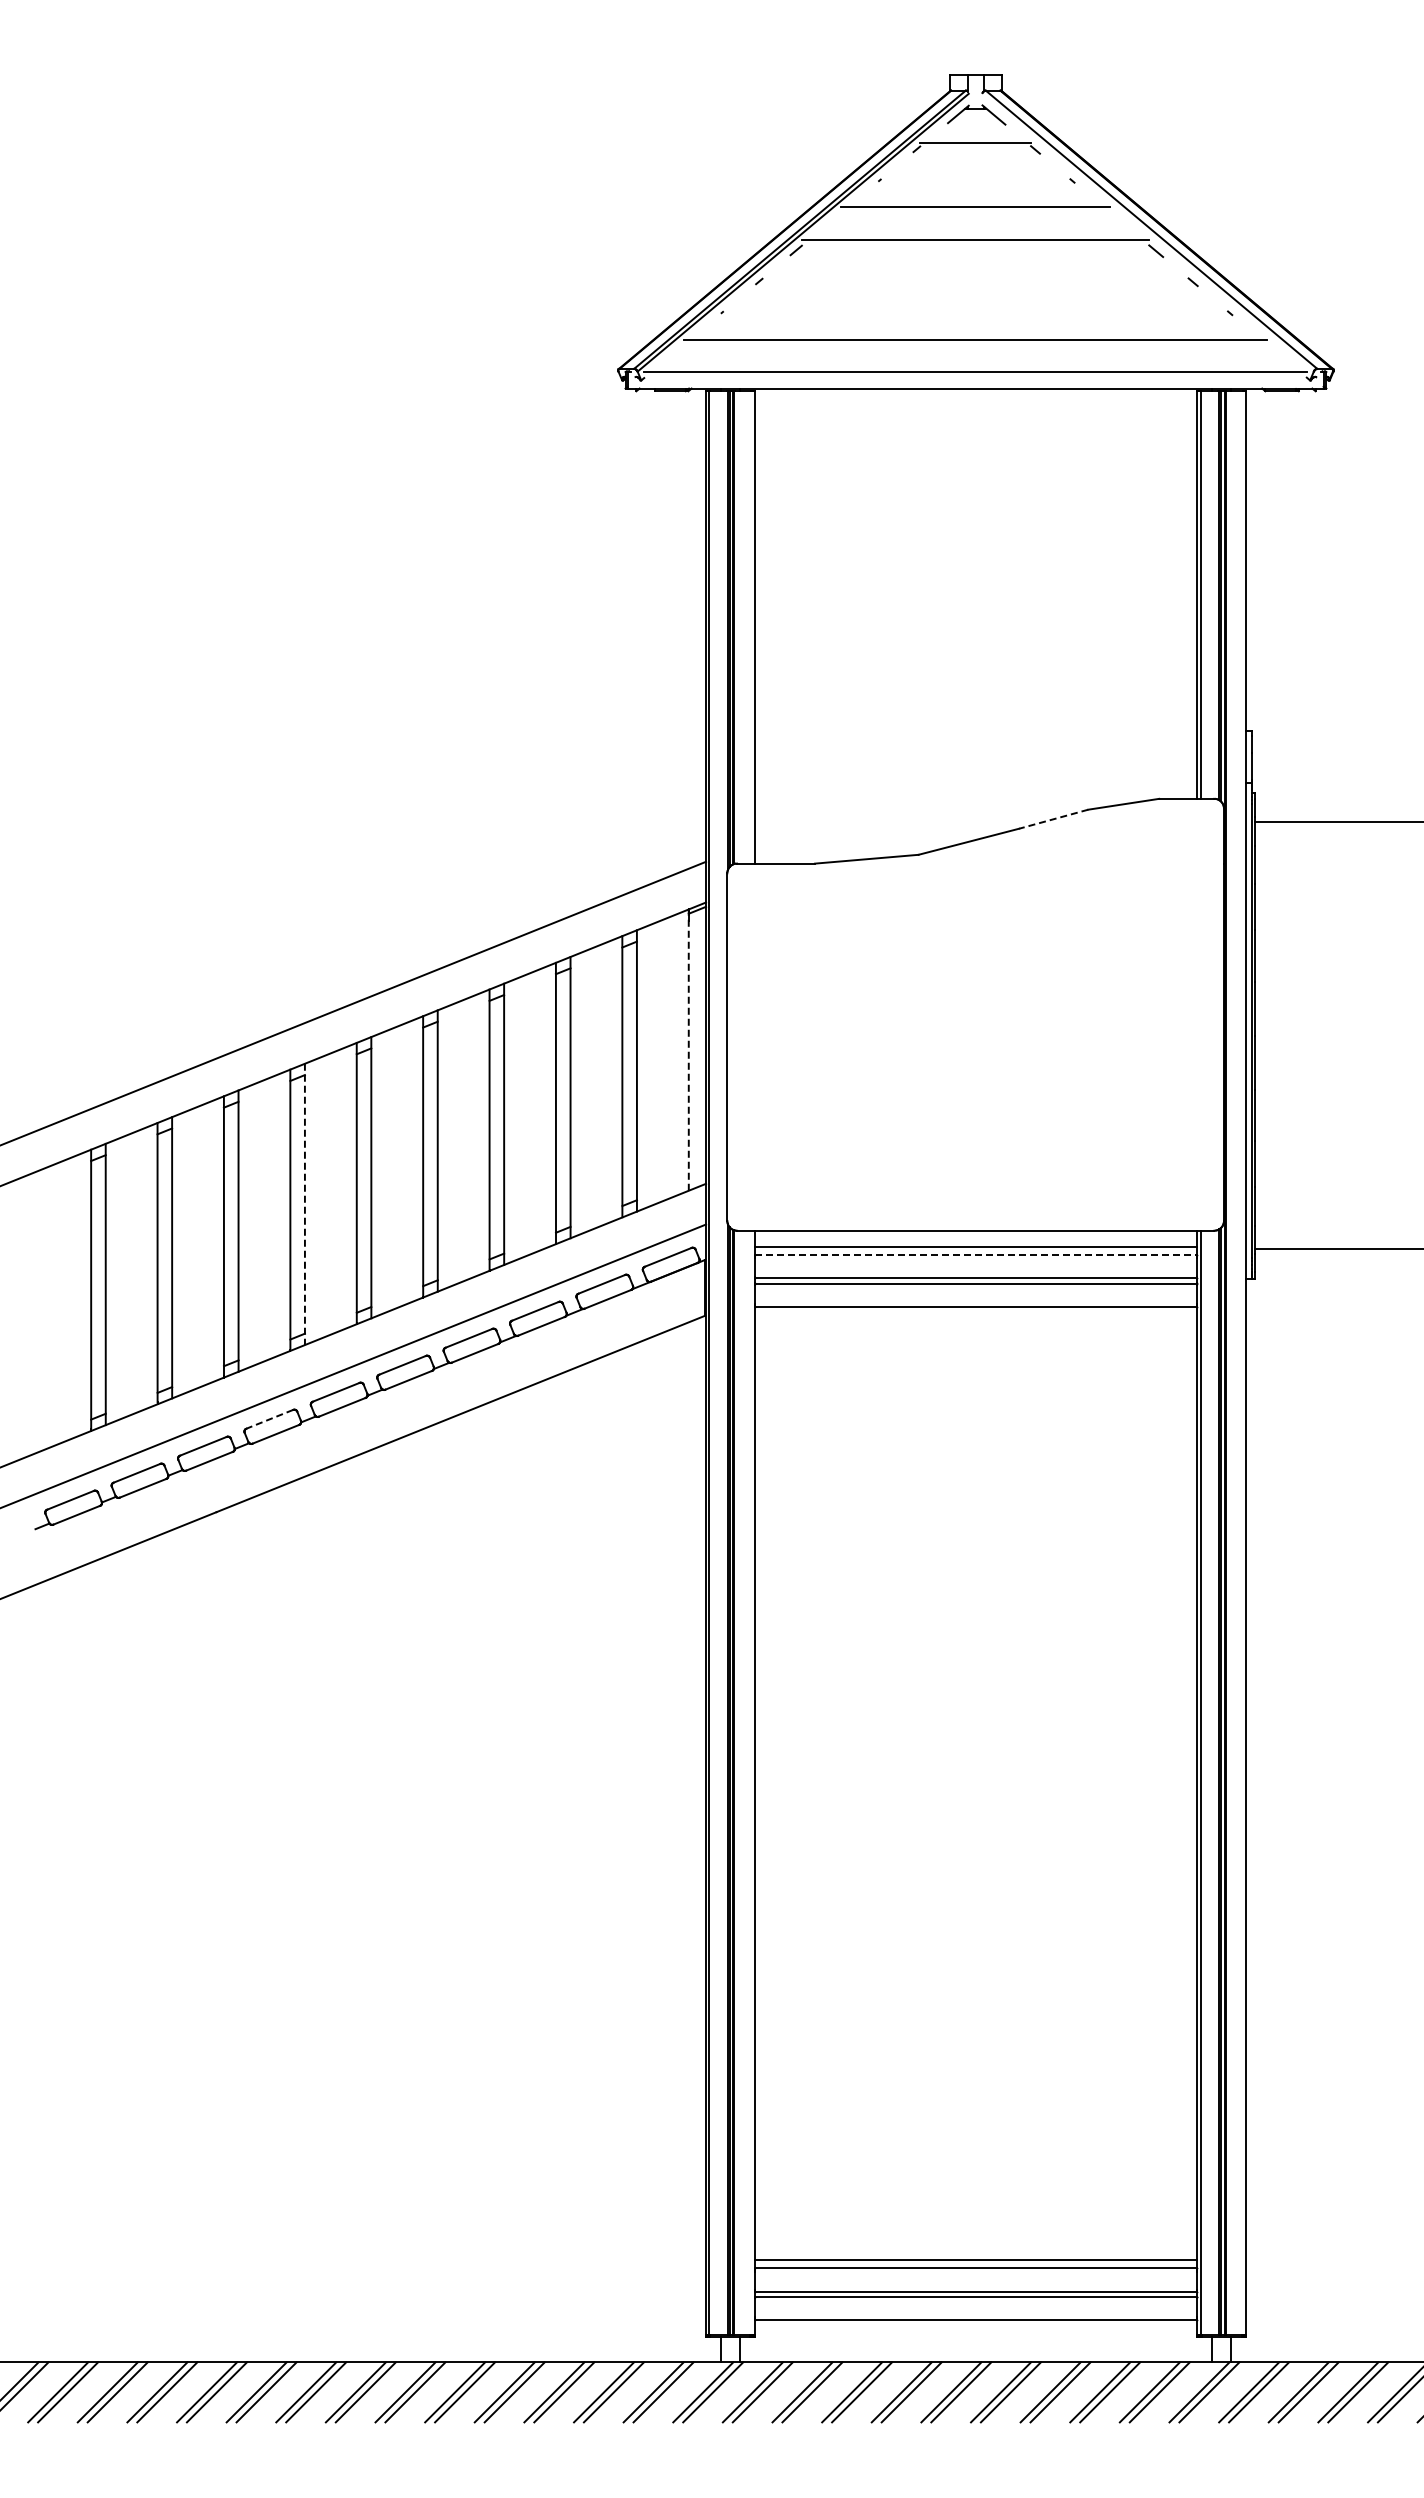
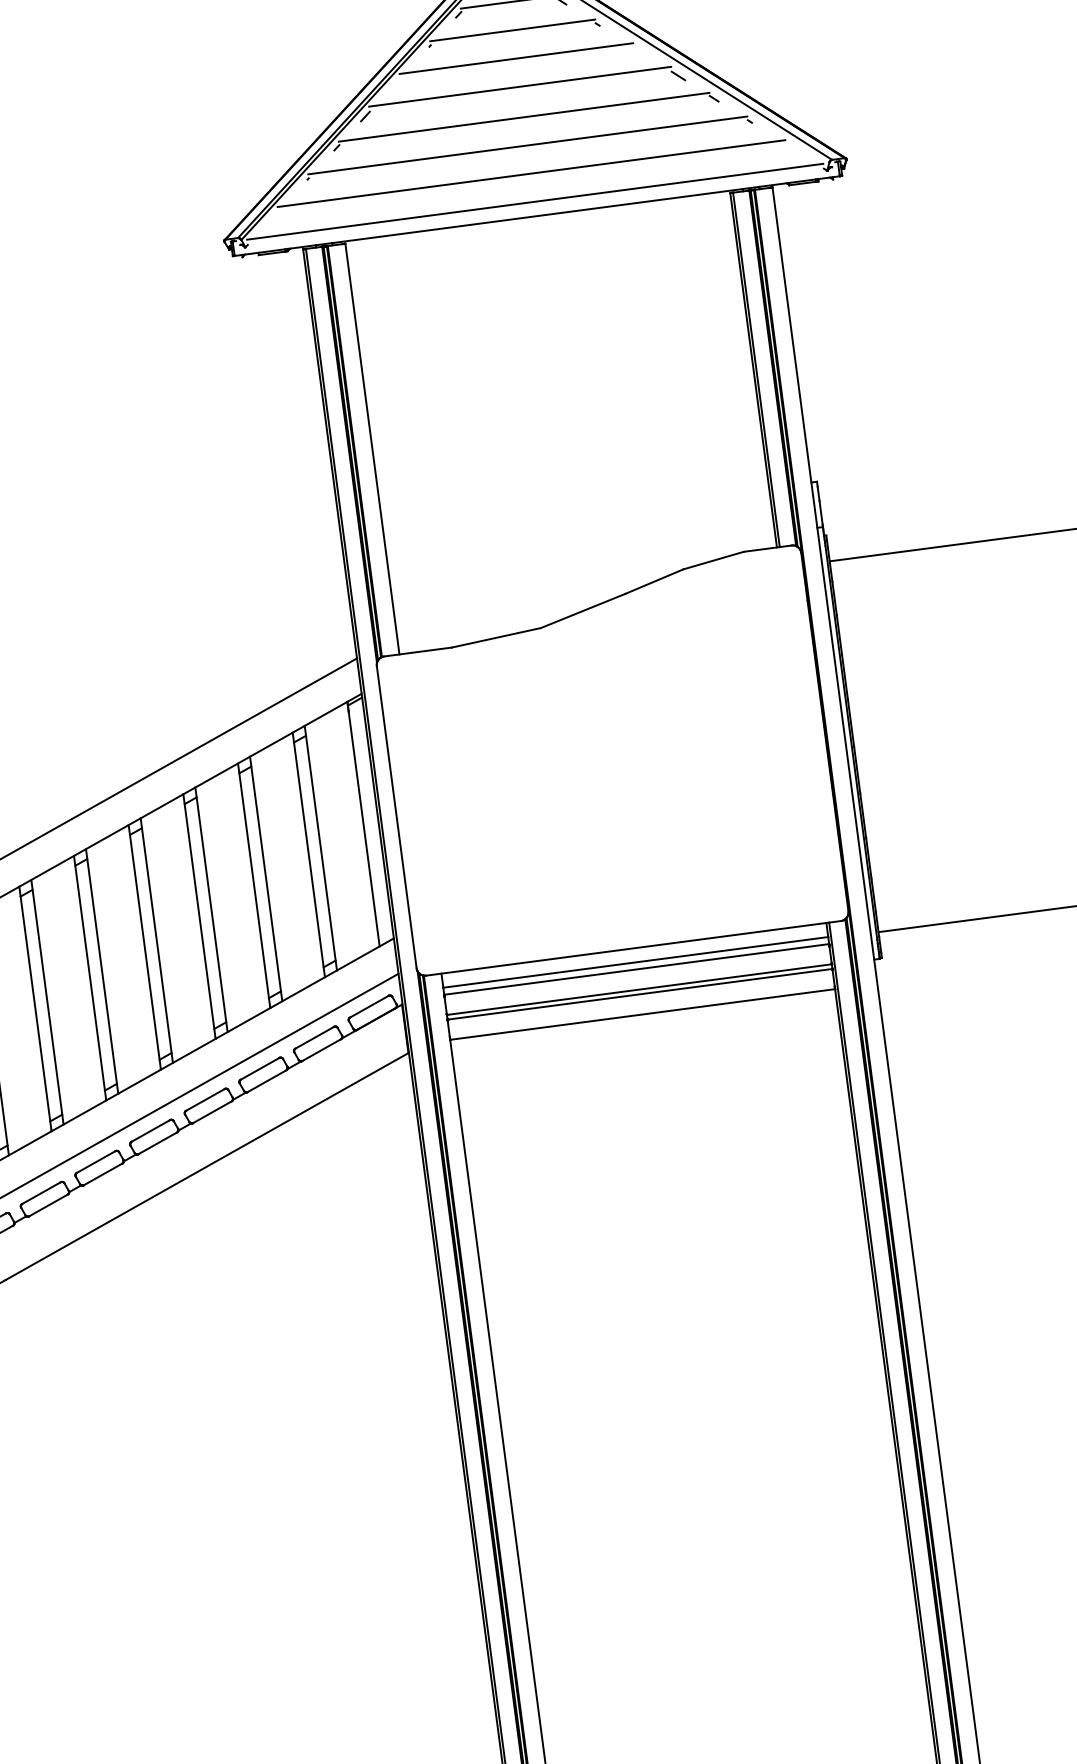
line: (975, 175) -> (512, 30), added
line: (975, 274) -> (524, 116), added
line: (975, 307) -> (527, 145), added
line: (1053, 819) -> (654, 581), dashed -> solid
line: (688, 1050) -> (363, 824), dashed -> solid
line: (304, 1204) -> (47, 1002), dashed -> solid
line: (976, 1255) -> (637, 969), dashed -> solid
line: (269, 1419) -> (41, 1193), dashed -> solid

